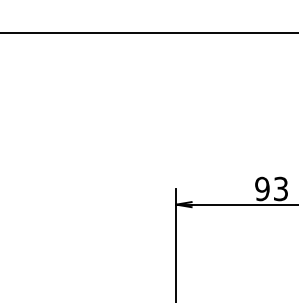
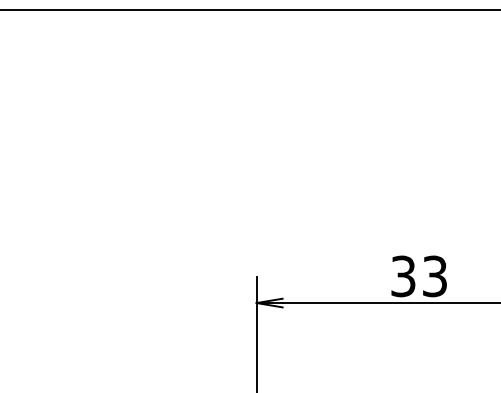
text: (262, 188) -> (403, 275), 93 -> 33

